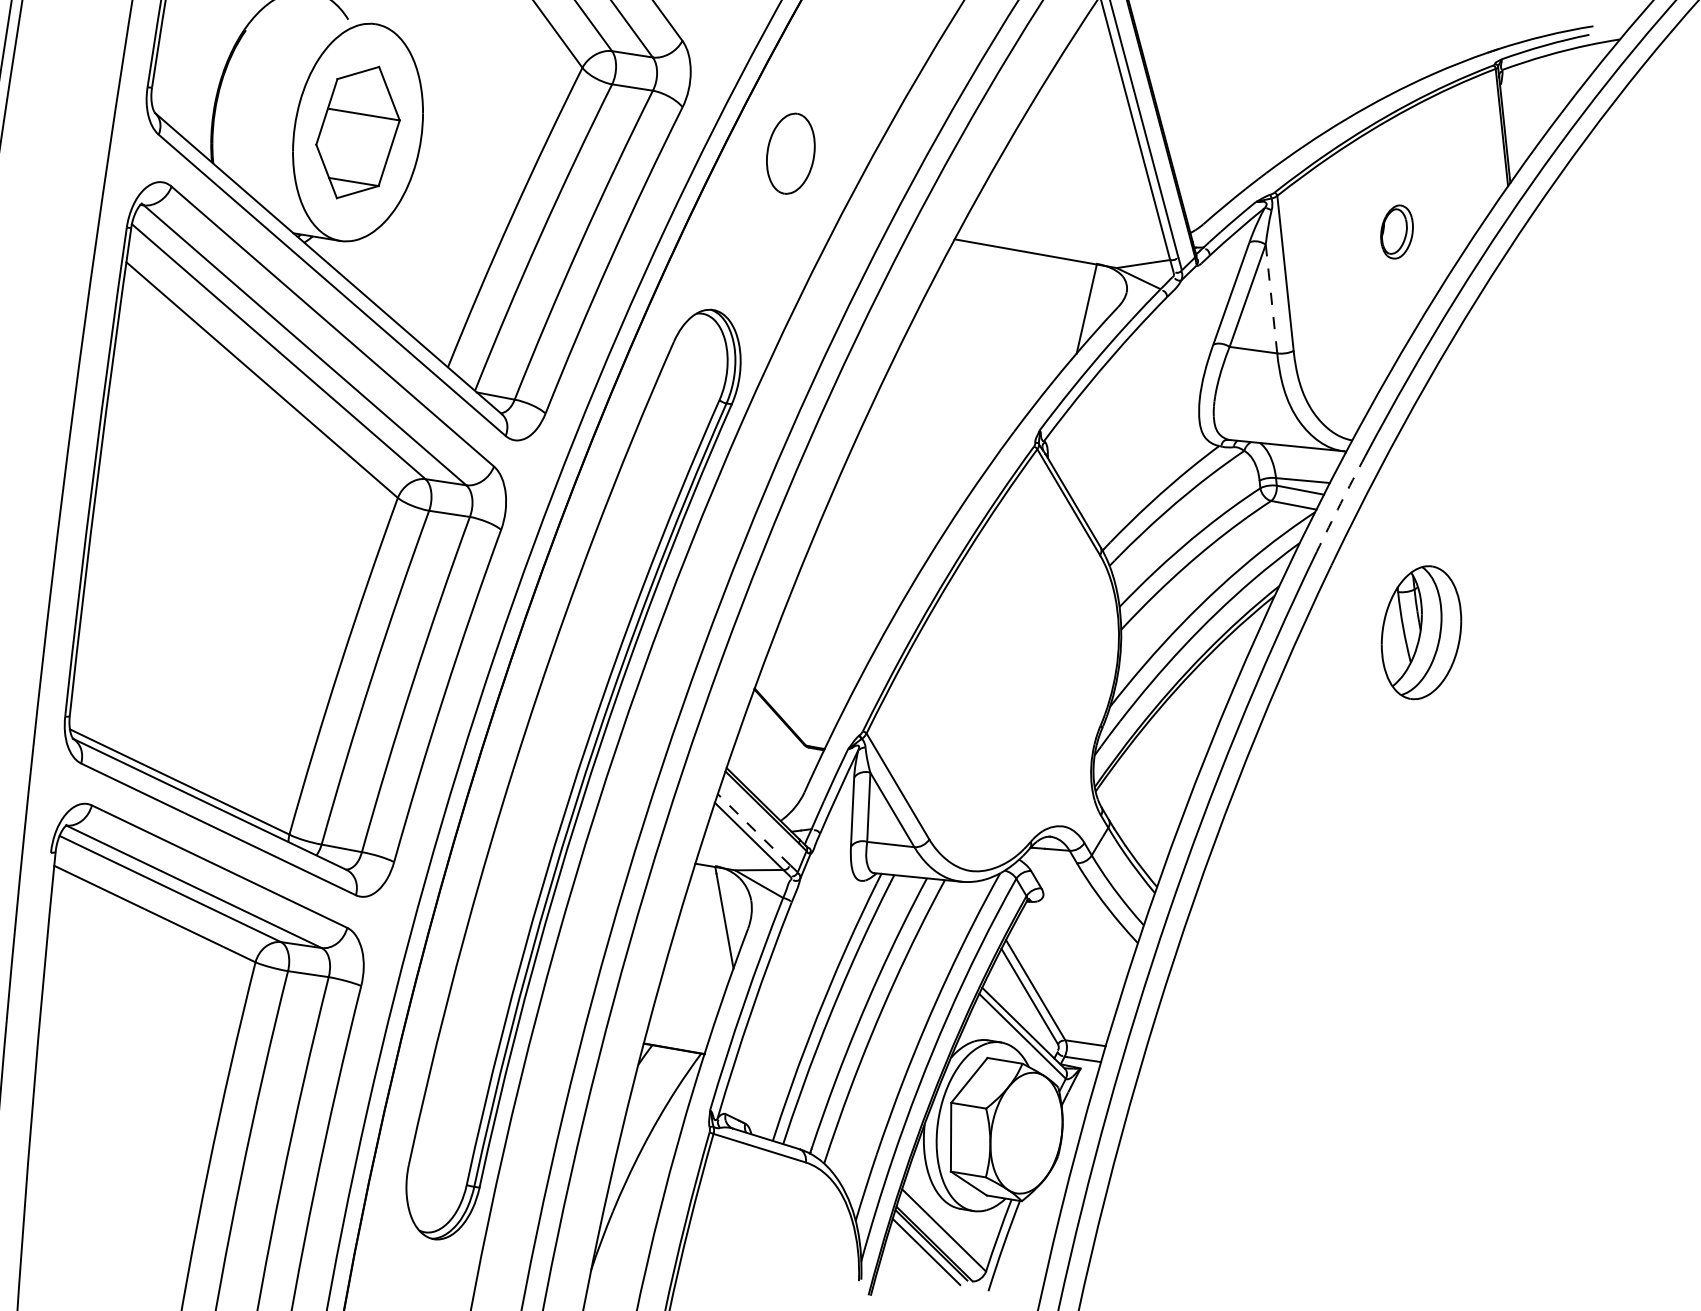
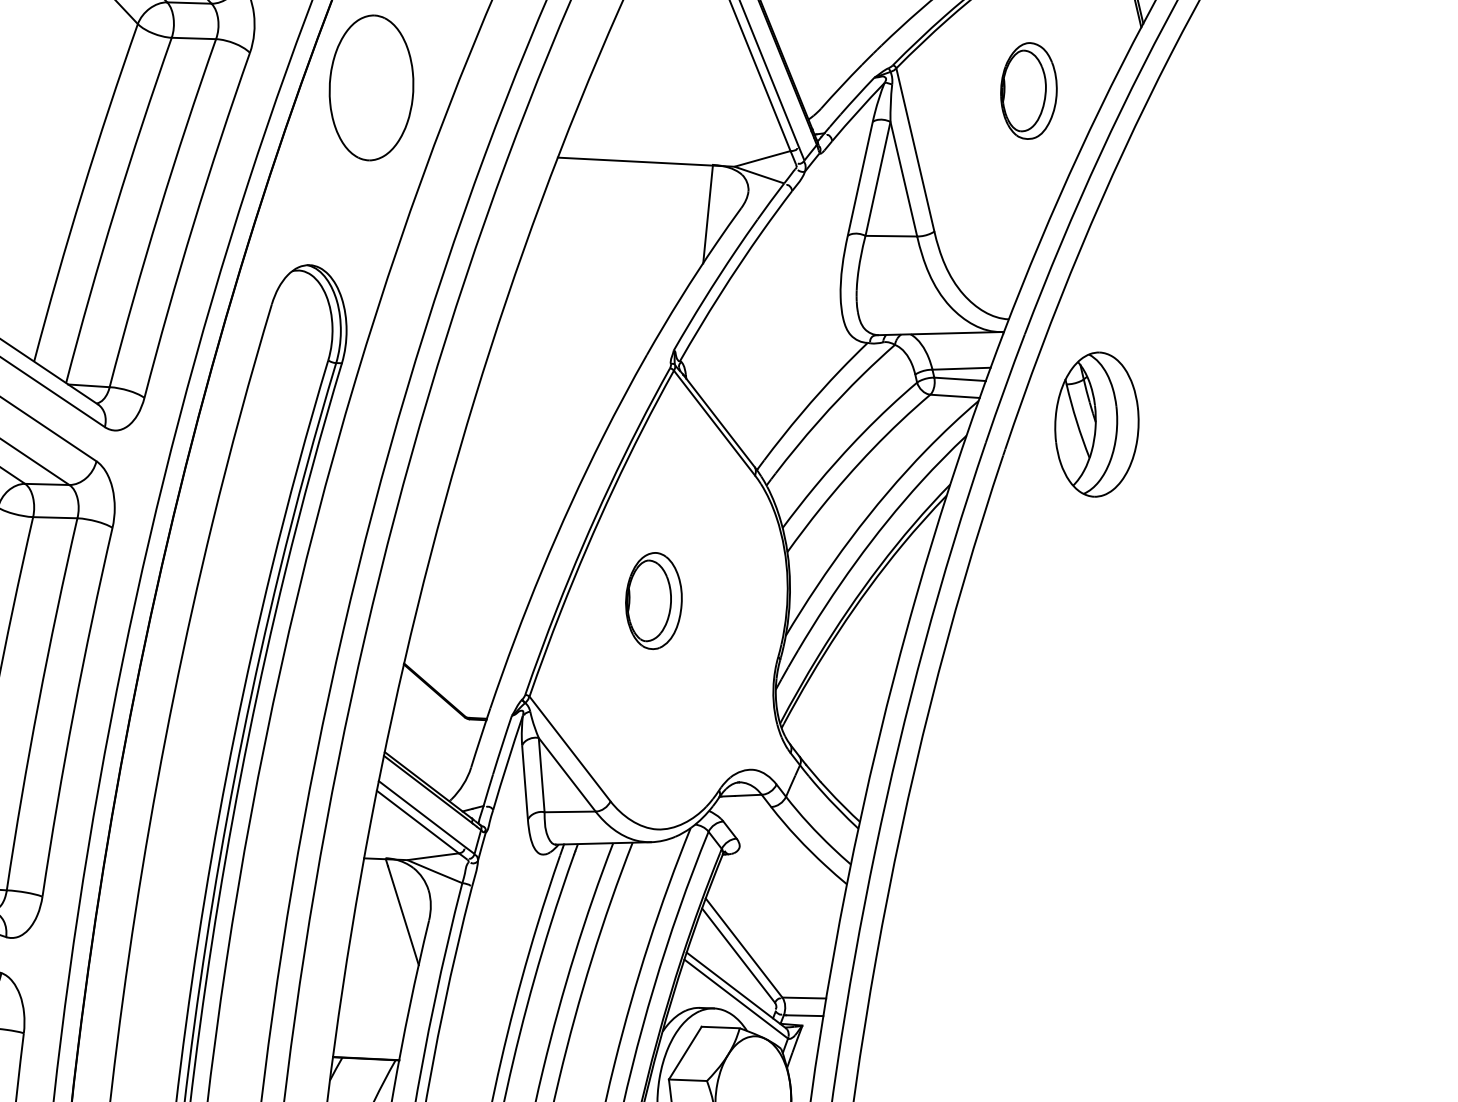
part: (790, 153) -> (371, 87), size x1.67
part: (1396, 231) -> (1028, 90), size x1.67
line: (1271, 299) -> (903, 179), dashed -> solid
arc: (1340, 503) -> (1004, 388), dashed -> solid
part: (1421, 632) -> (1096, 424), moved
part: (991, 659) -> (652, 601), added
line: (754, 829) -> (422, 813), dashed -> solid

